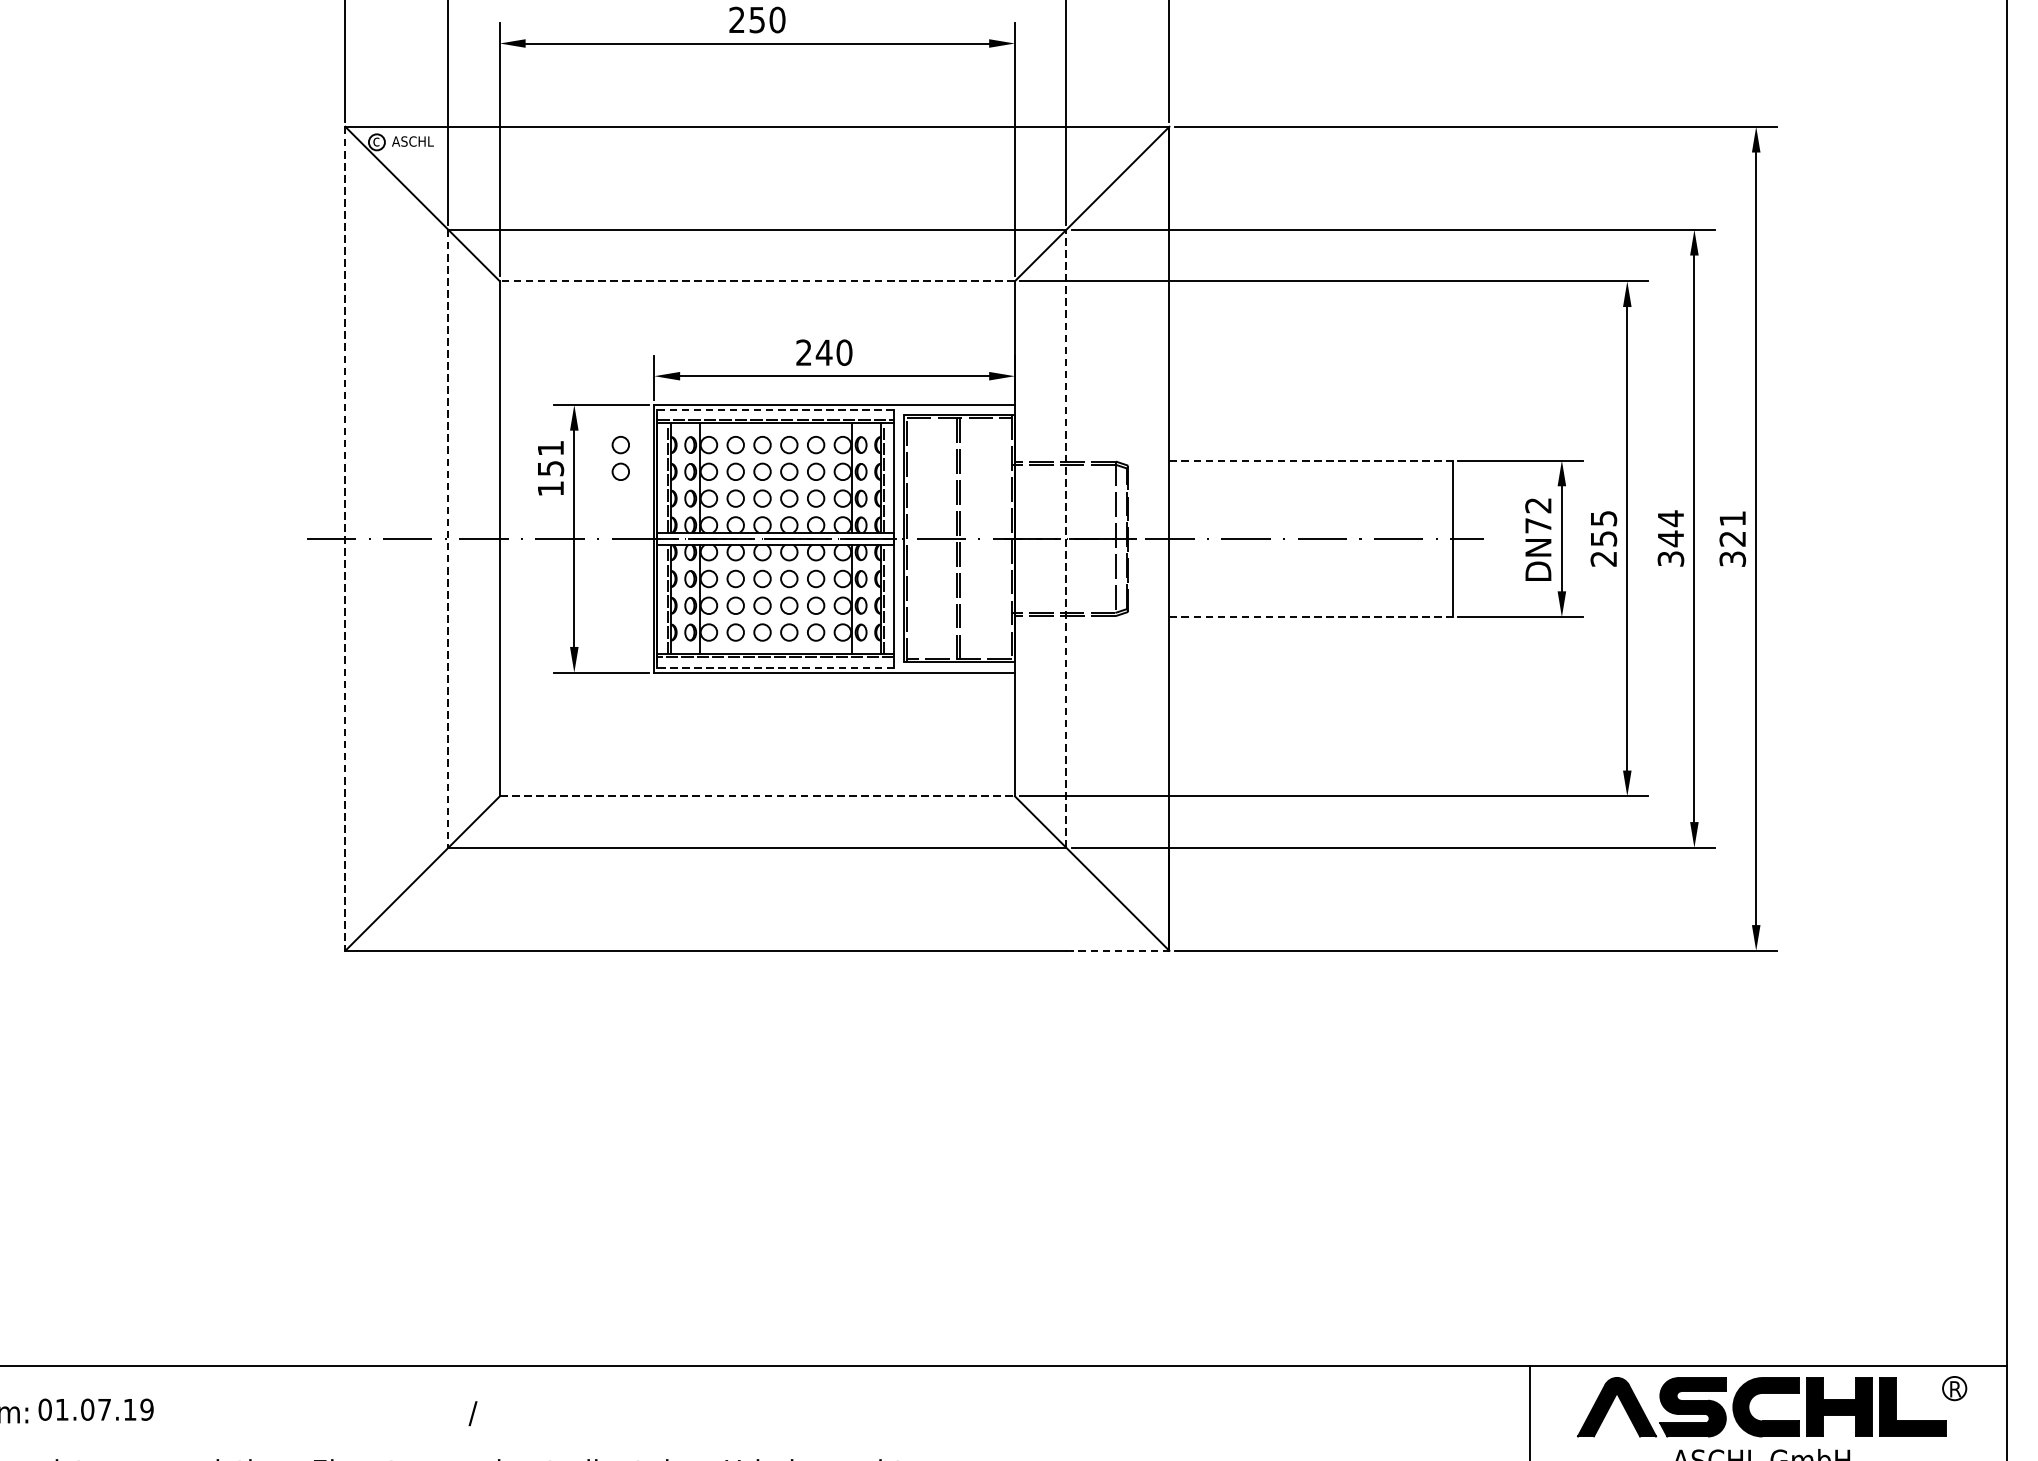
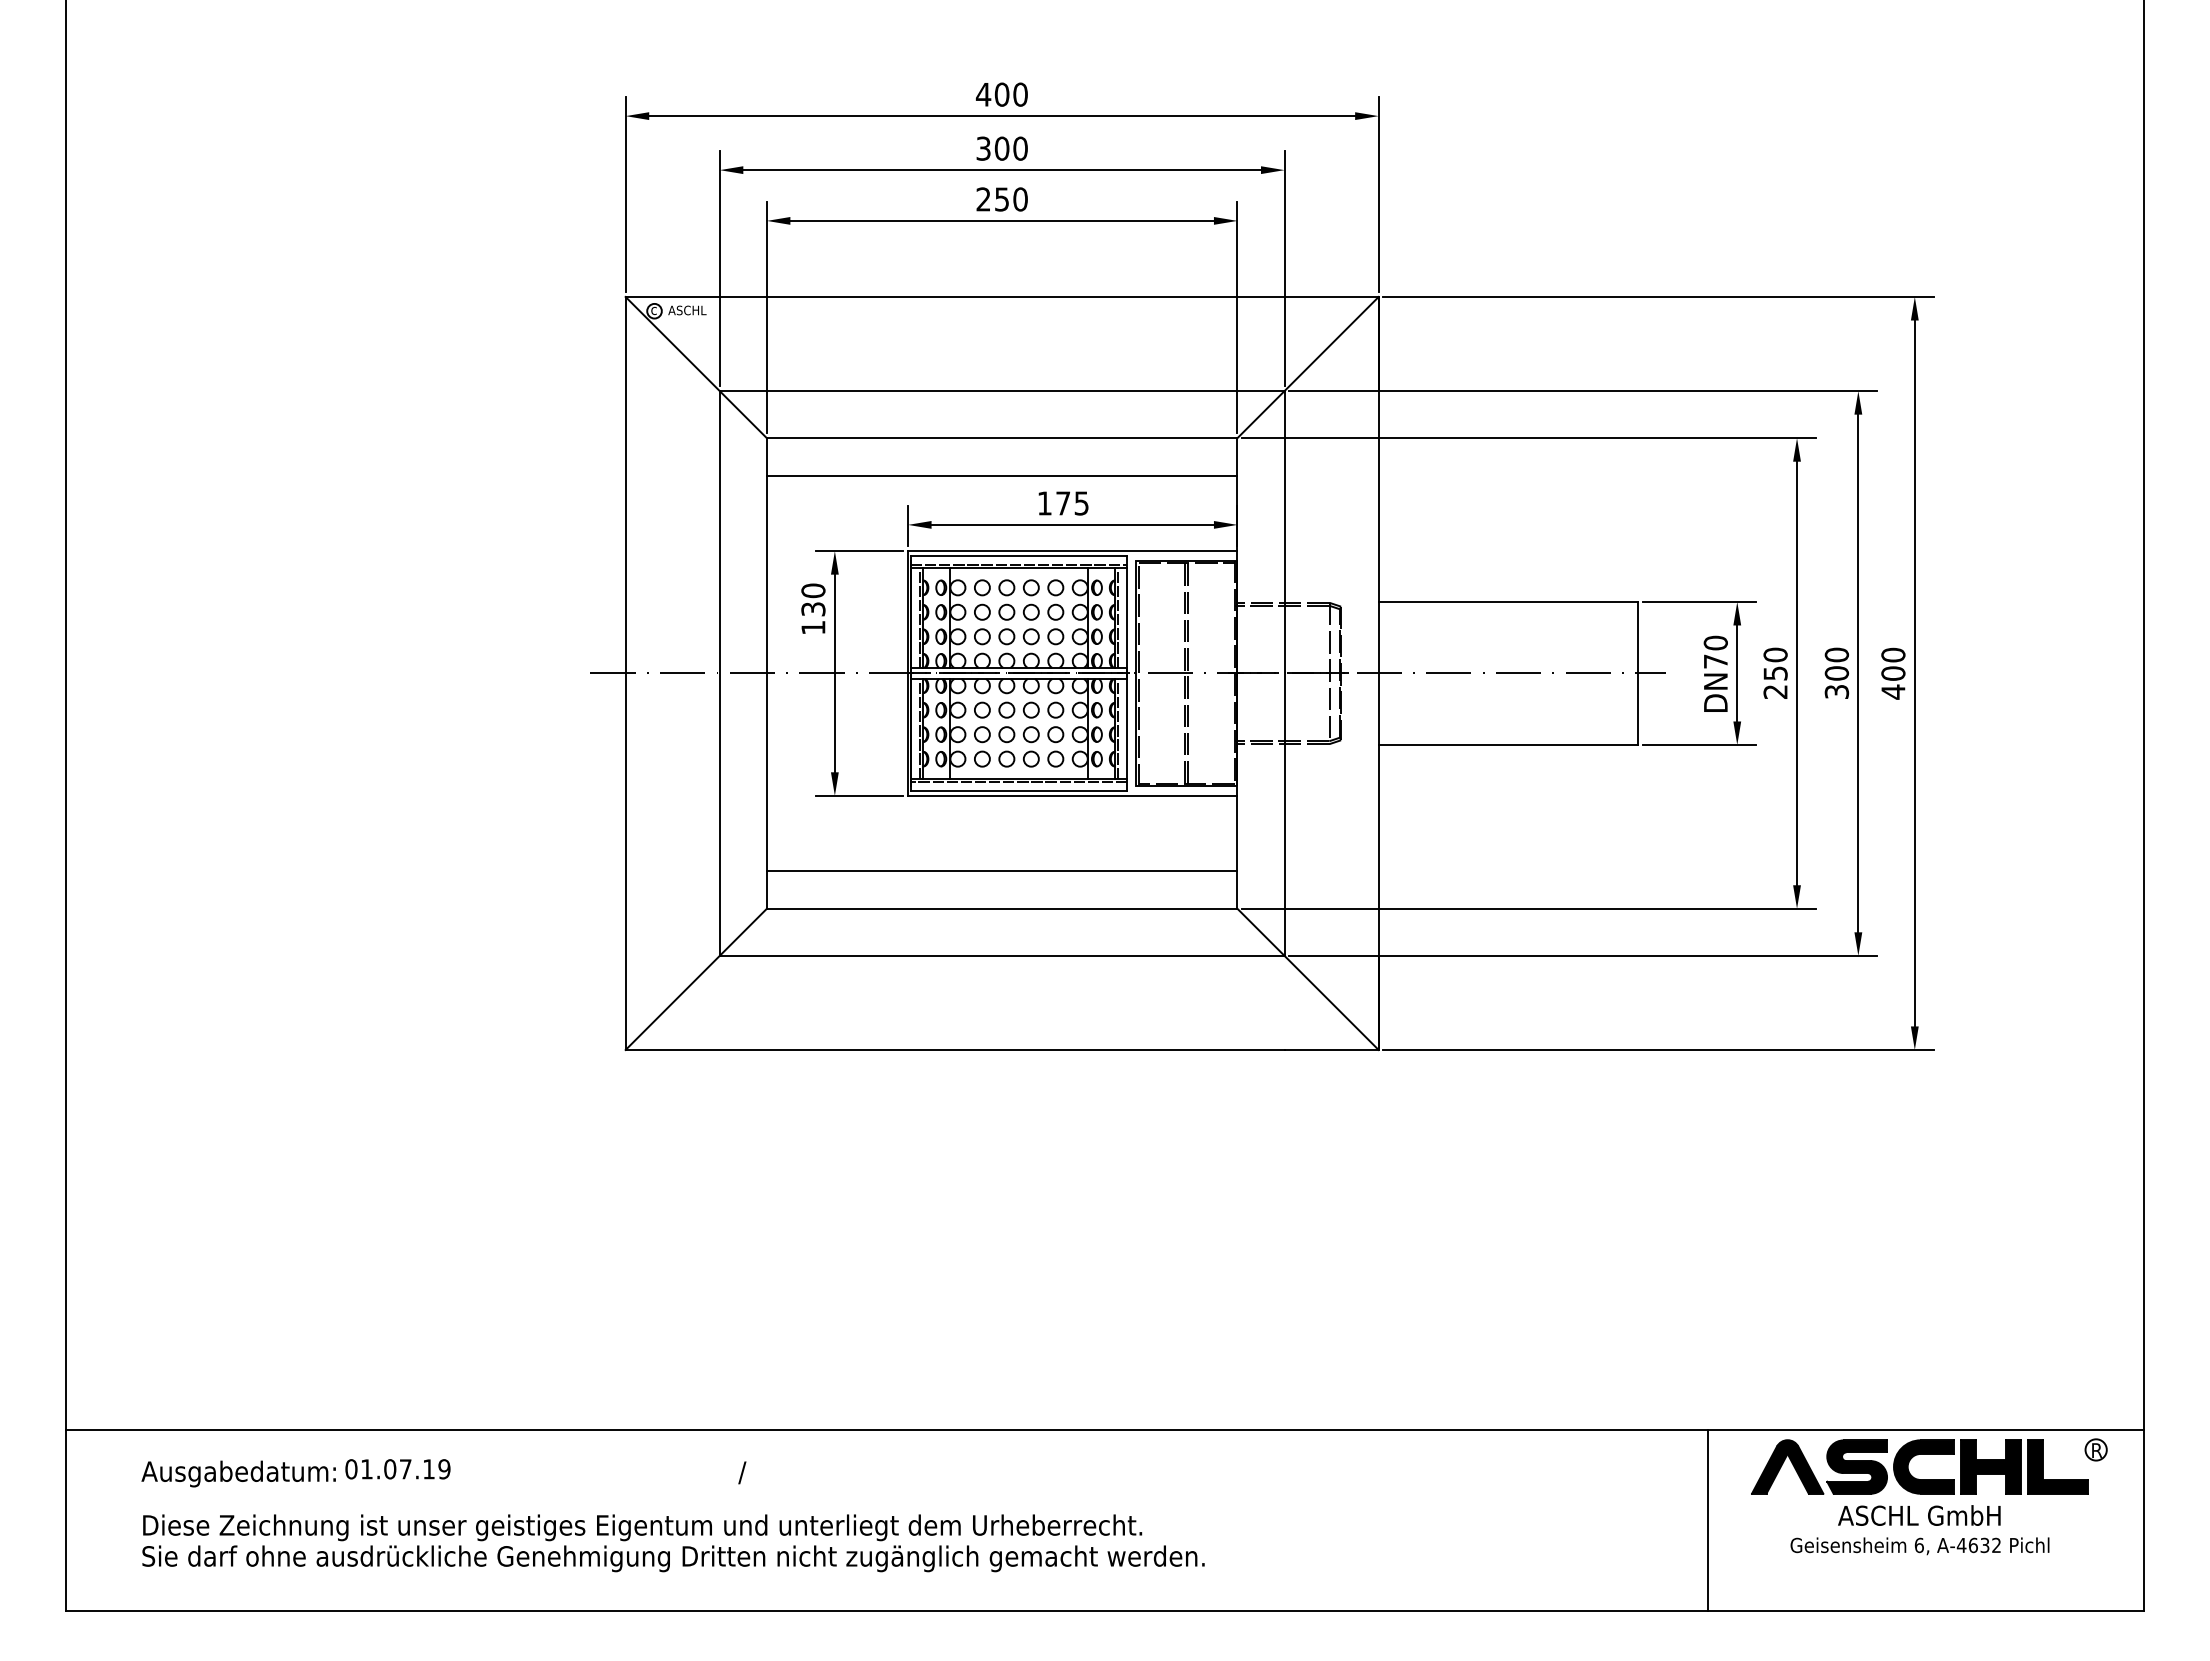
line: (756, 281) -> (1001, 438), dashed -> solid
line: (756, 322) -> (1001, 475), added
text: (824, 352) -> (1063, 503), 240 -> 175
line: (776, 409) -> (1019, 555), dashed -> solid
text: (550, 457) -> (813, 599), 151 -> 130
part: (620, 457) -> (877, 599), removed
line: (1311, 460) -> (1508, 601), dashed -> solid
text: (1538, 504) -> (1715, 642), DN72 -> DN70
text: (1603, 518) -> (1775, 654), 255 -> 250
text: (1670, 528) -> (1836, 664), 344 -> 300
line: (1066, 537) -> (1284, 672), dashed -> solid
line: (345, 538) -> (625, 673), dashed -> solid
line: (448, 538) -> (719, 673), dashed -> solid
text: (1732, 538) -> (1893, 673), 321 -> 400
line: (1311, 617) -> (1508, 745), dashed -> solid
line: (775, 667) -> (1018, 791), dashed -> solid
line: (756, 755) -> (1001, 871), added
line: (757, 796) -> (1002, 908), dashed -> solid
line: (1118, 950) -> (1332, 1049), dashed -> solid

